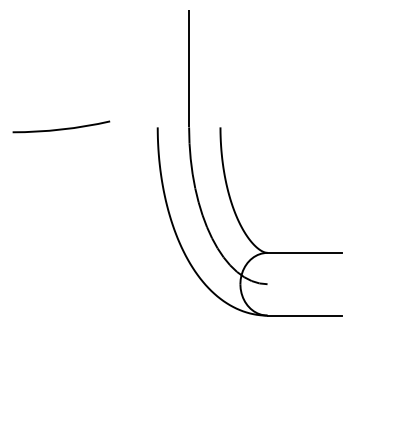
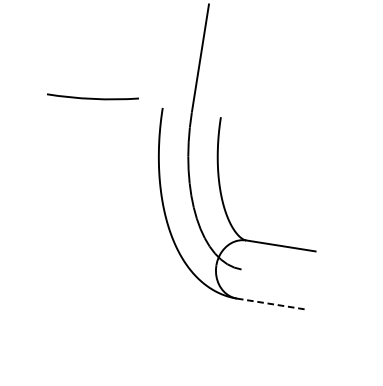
arc: (61, 128) -> (92, 97), moved
line: (305, 315) -> (272, 304), solid -> dashed

